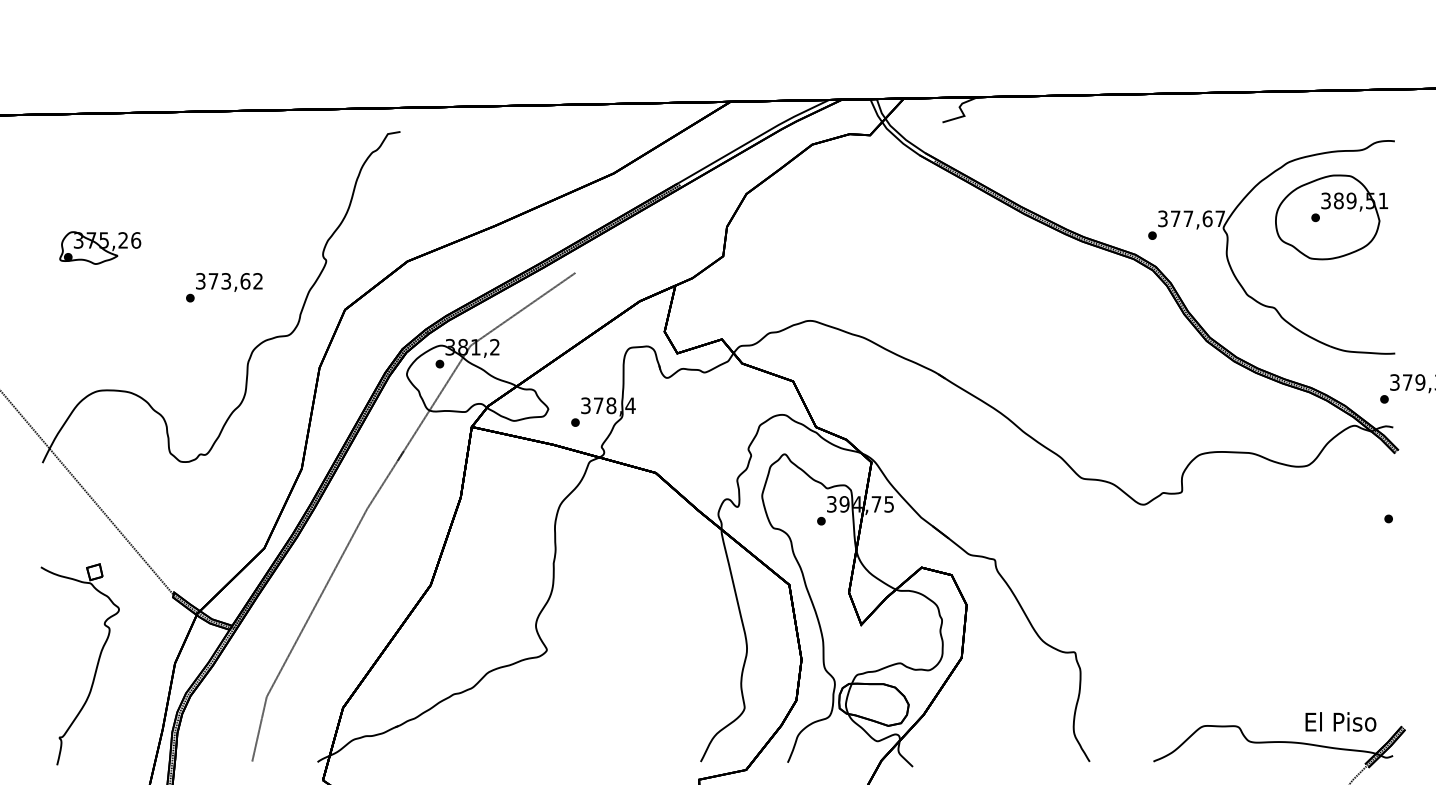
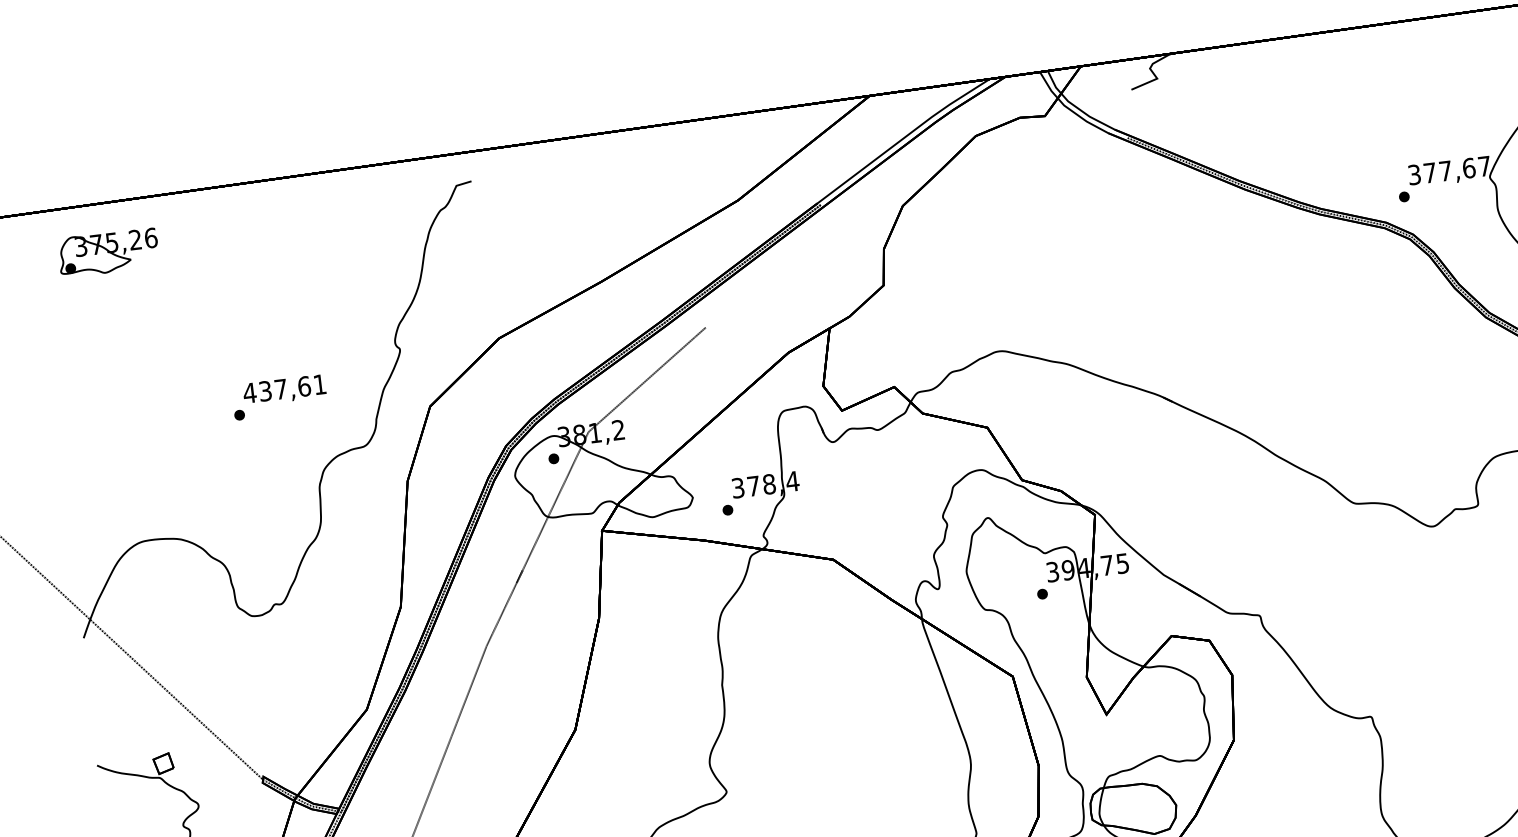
part: (100, 247) -> (108, 251), moved
text: (228, 281) -> (283, 389), 373,62 -> 437,61

